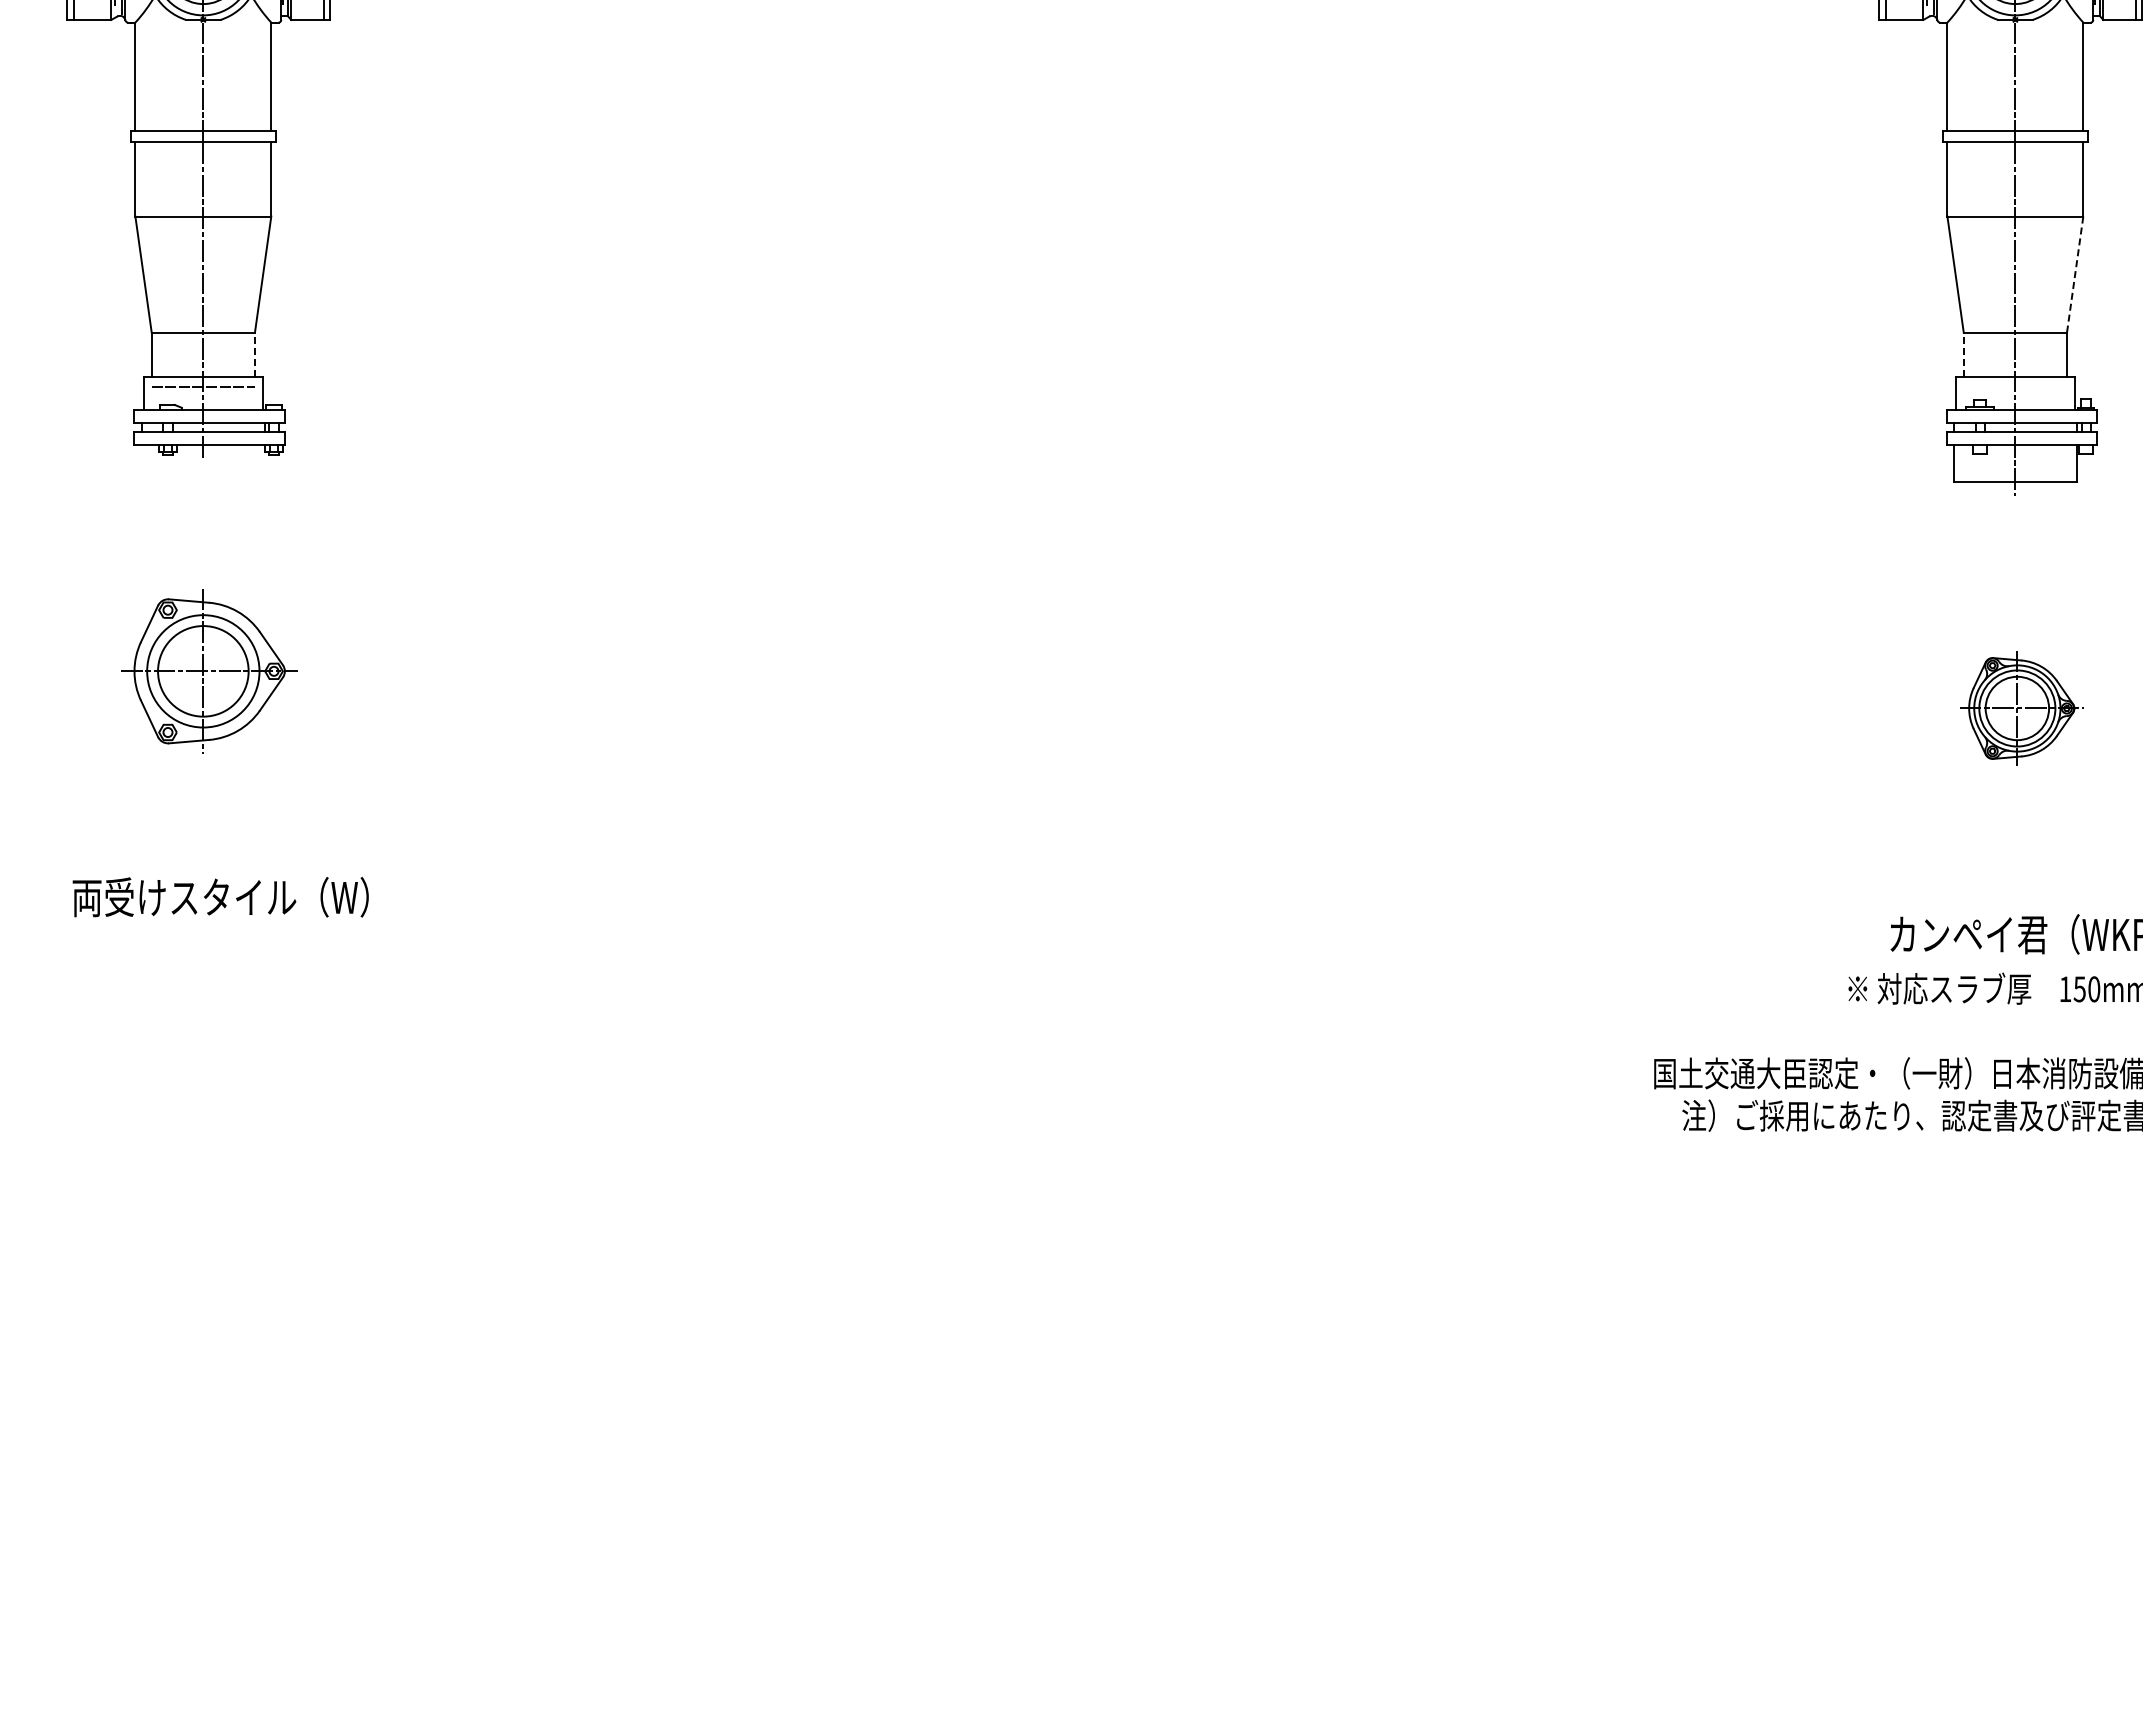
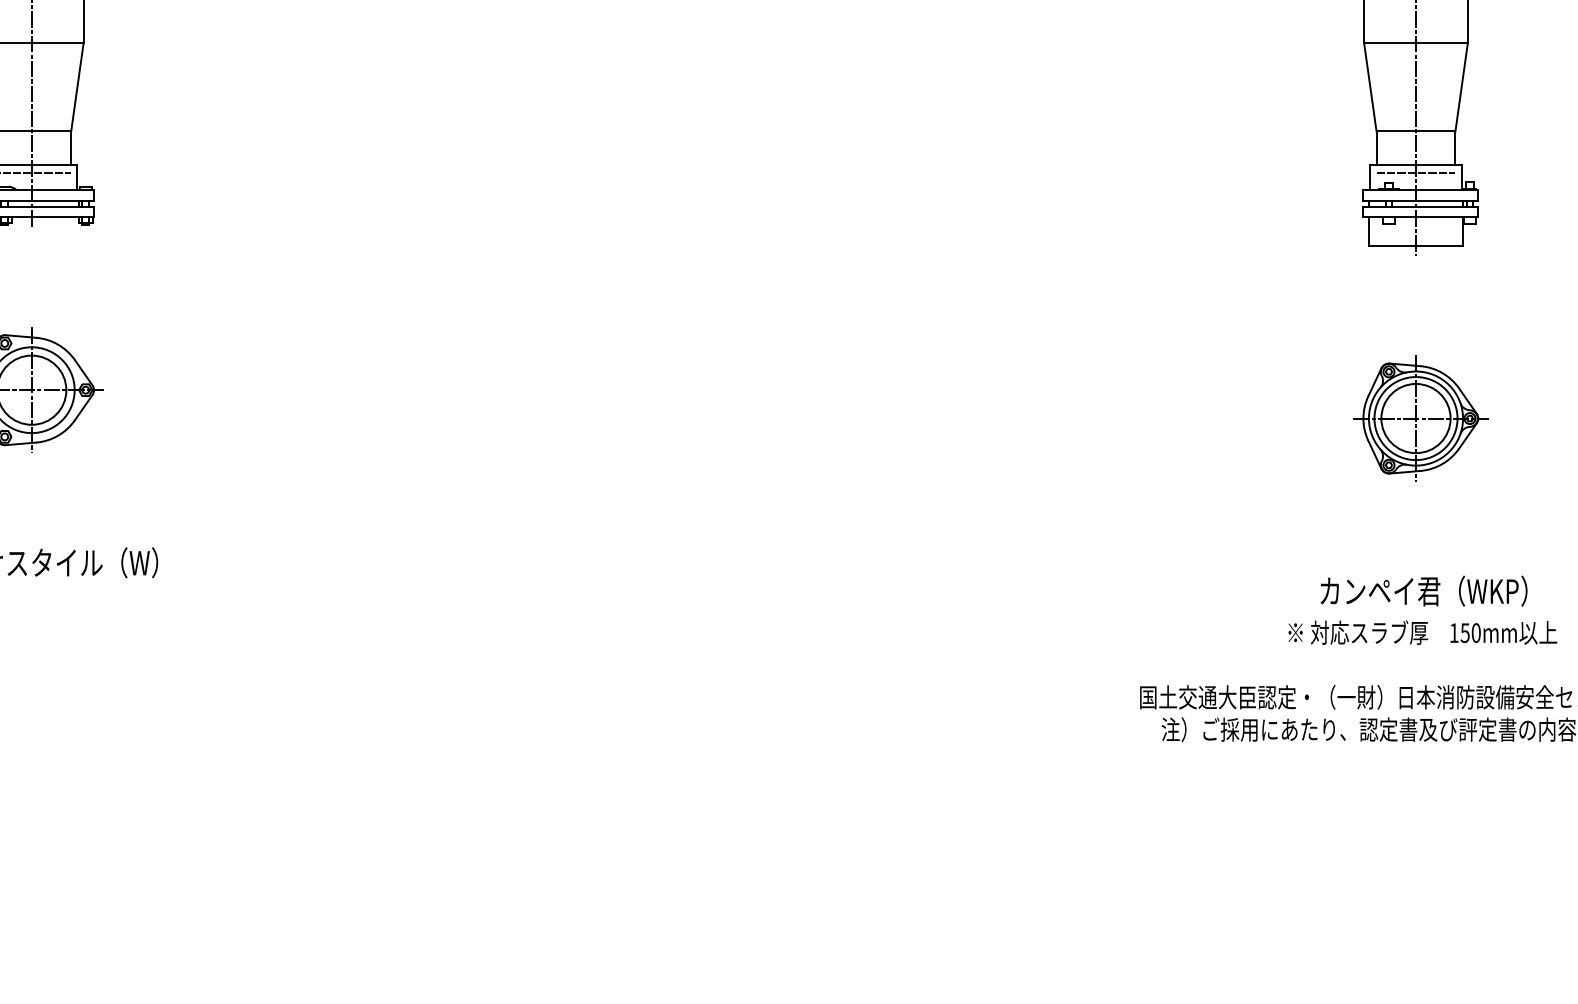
line: (2075, 274) -> (1461, 87), dashed -> solid
line: (254, 354) -> (70, 148), dashed -> solid
line: (1963, 354) -> (1376, 148), dashed -> solid
line: (2015, 386) -> (1416, 172), added
part: (2021, 708) -> (1420, 418), size x1.43

